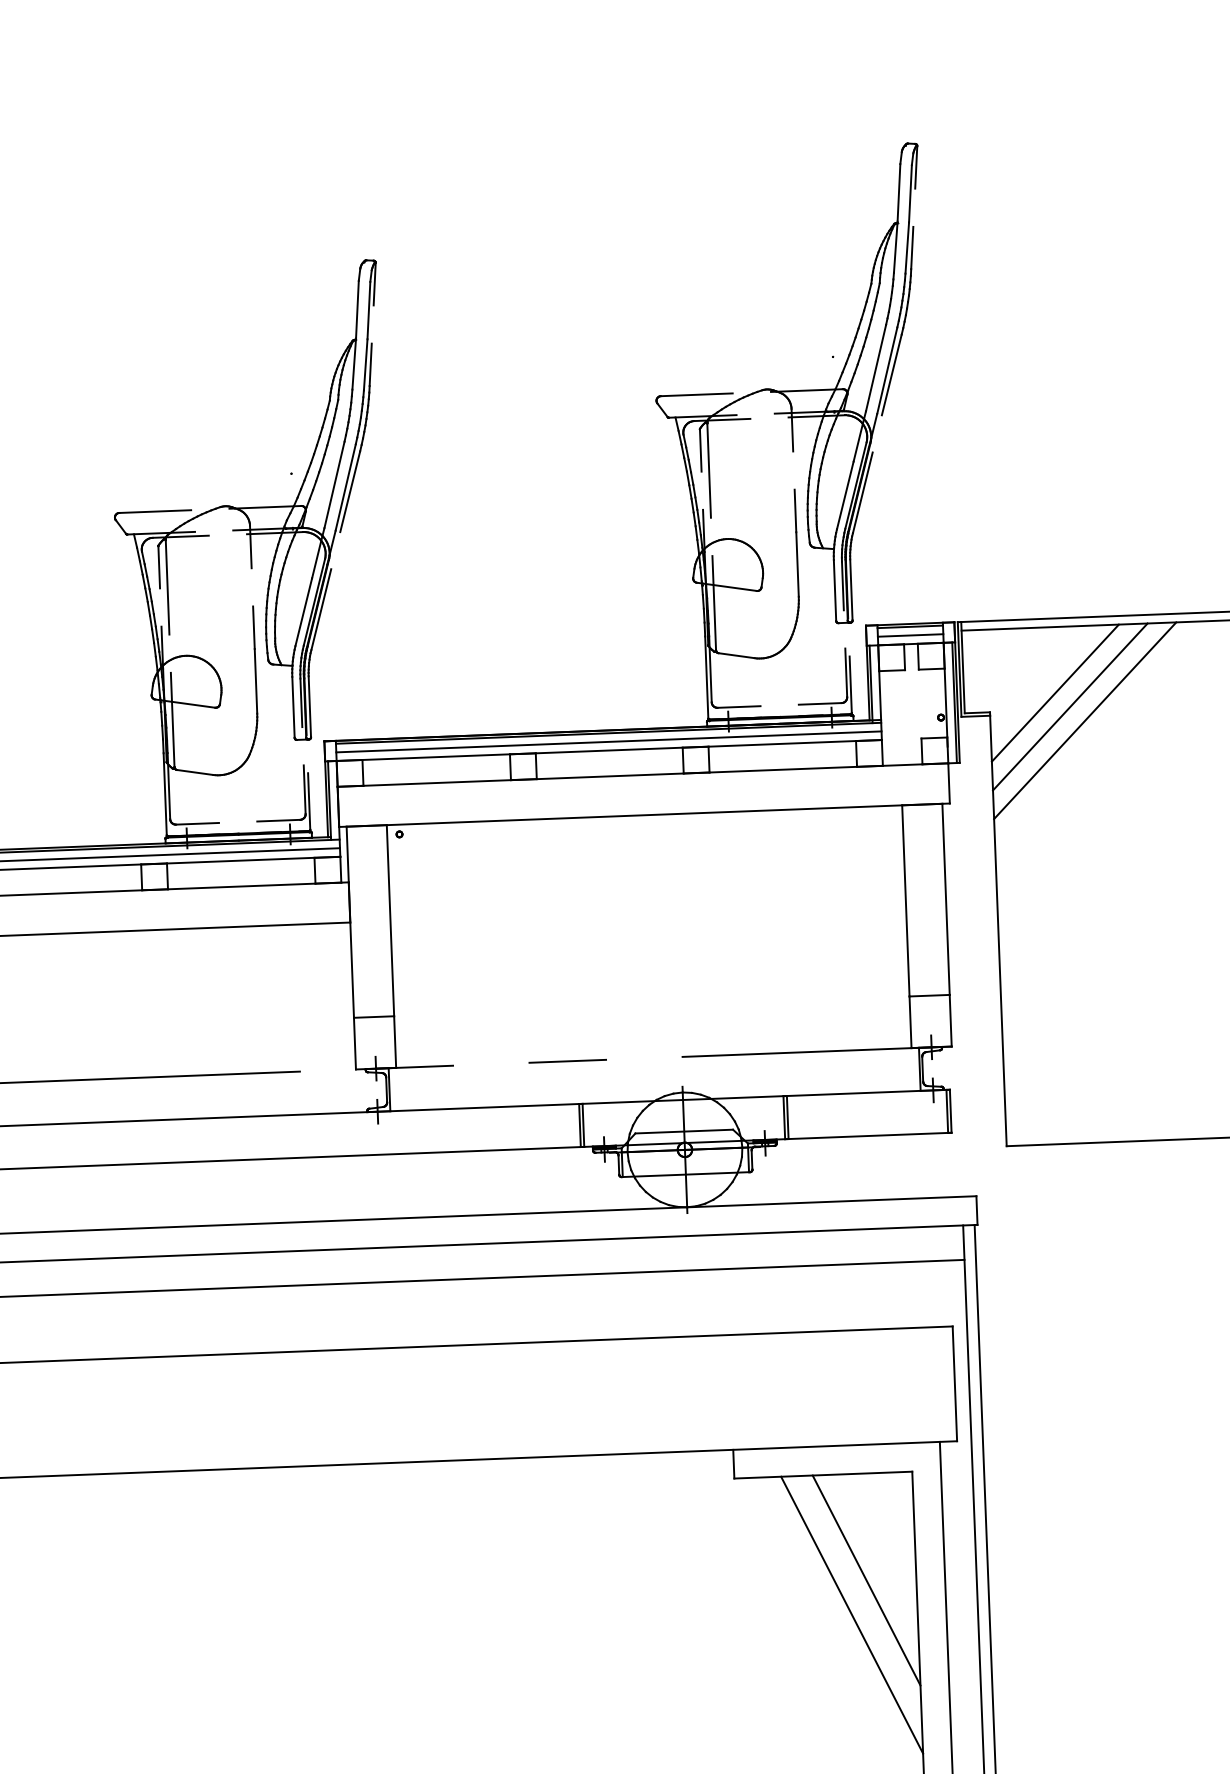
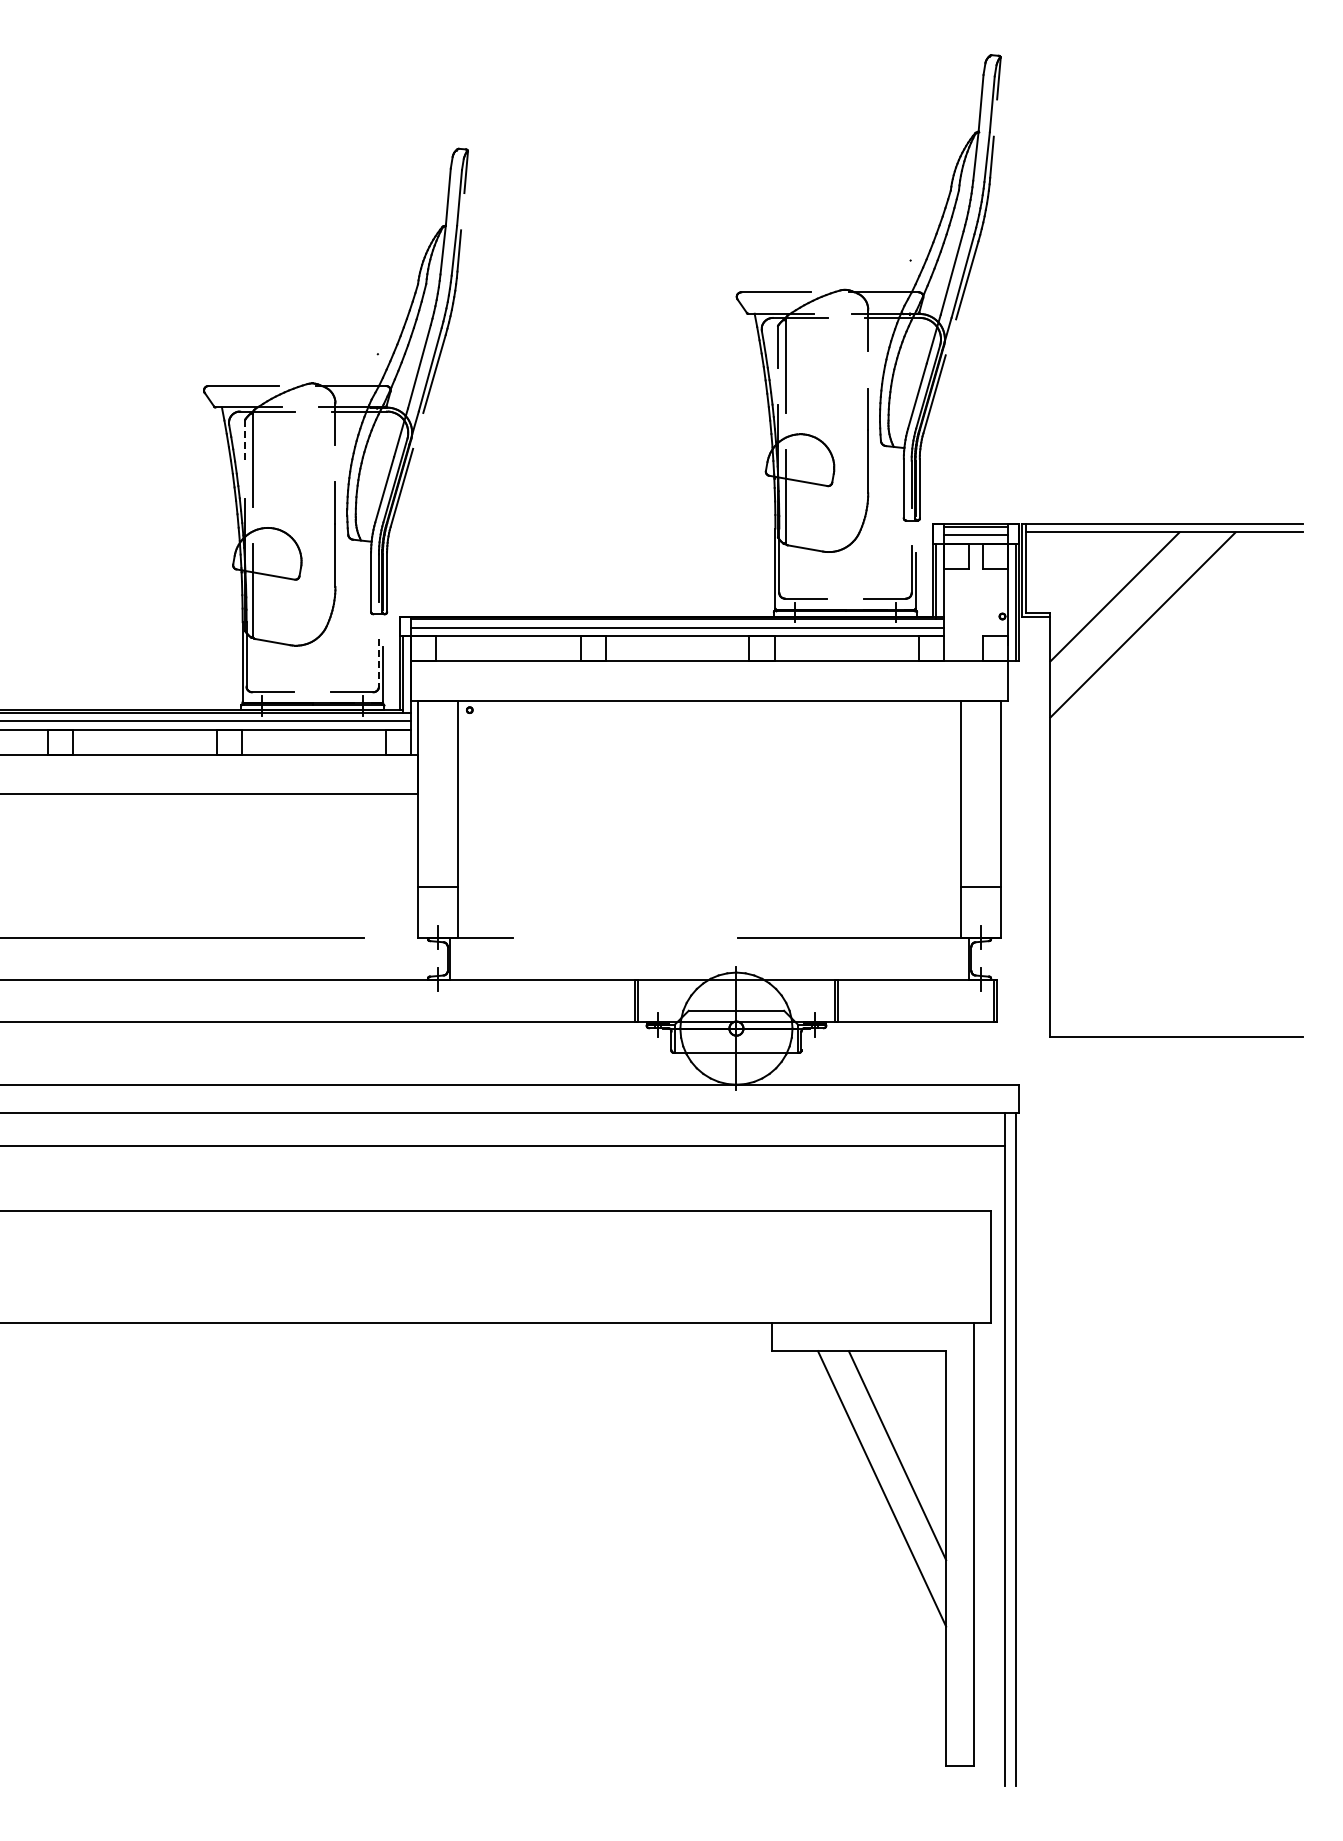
line: (159, 567) -> (245, 440), solid -> dashed
line: (1069, 706) -> (1128, 610), removed
line: (304, 789) -> (378, 662), solid -> dashed
line: (567, 1060) -> (625, 937), removed

